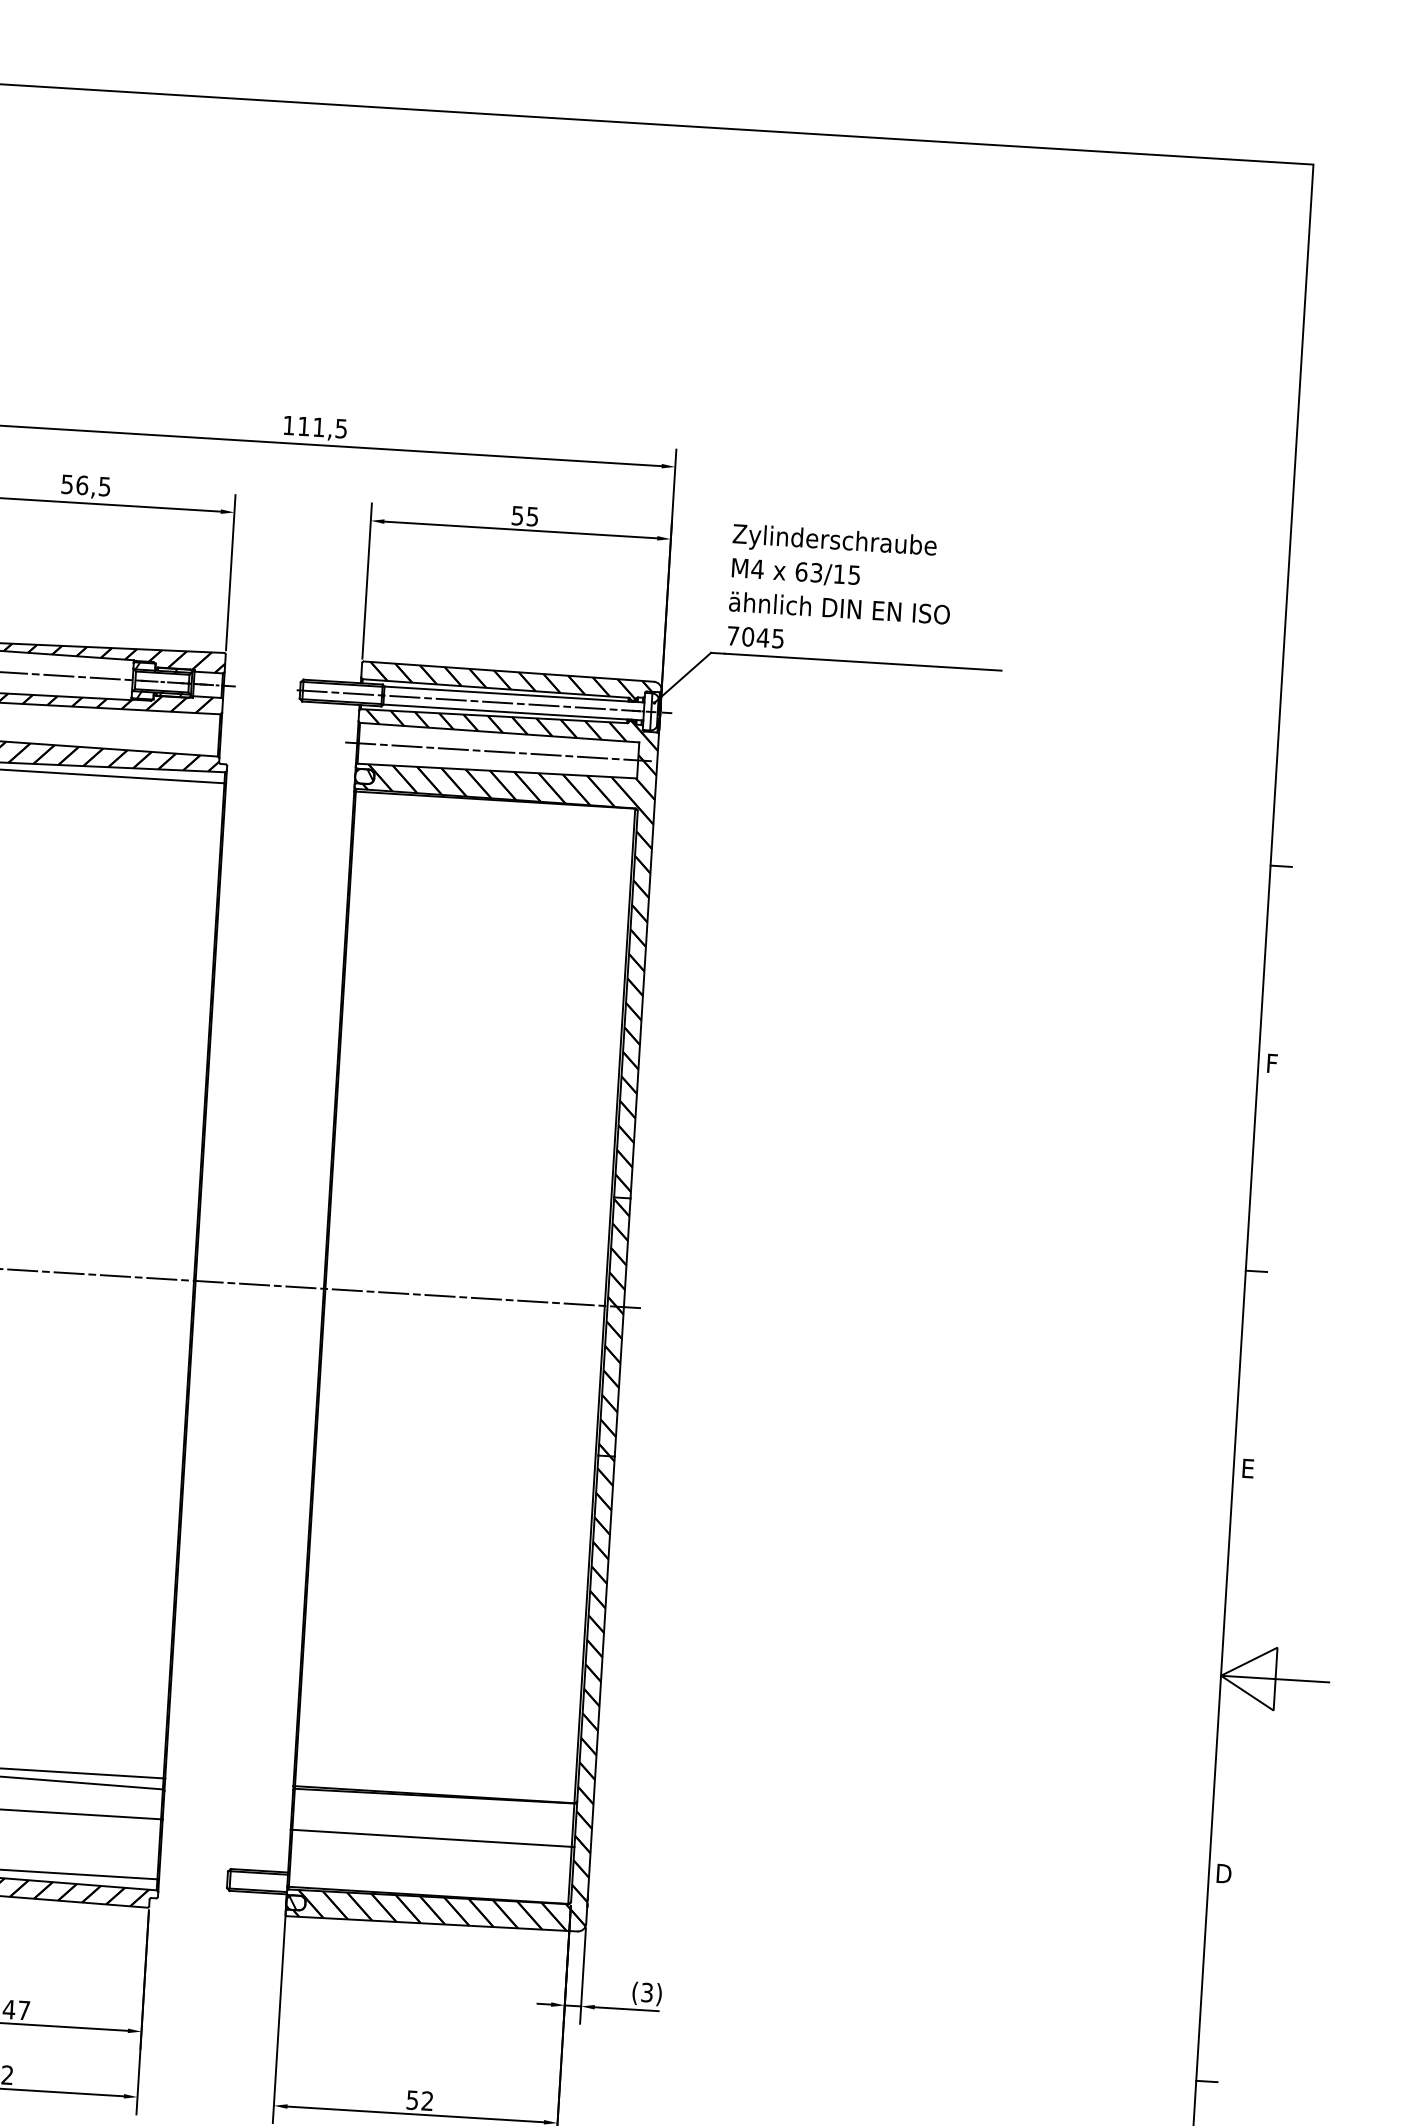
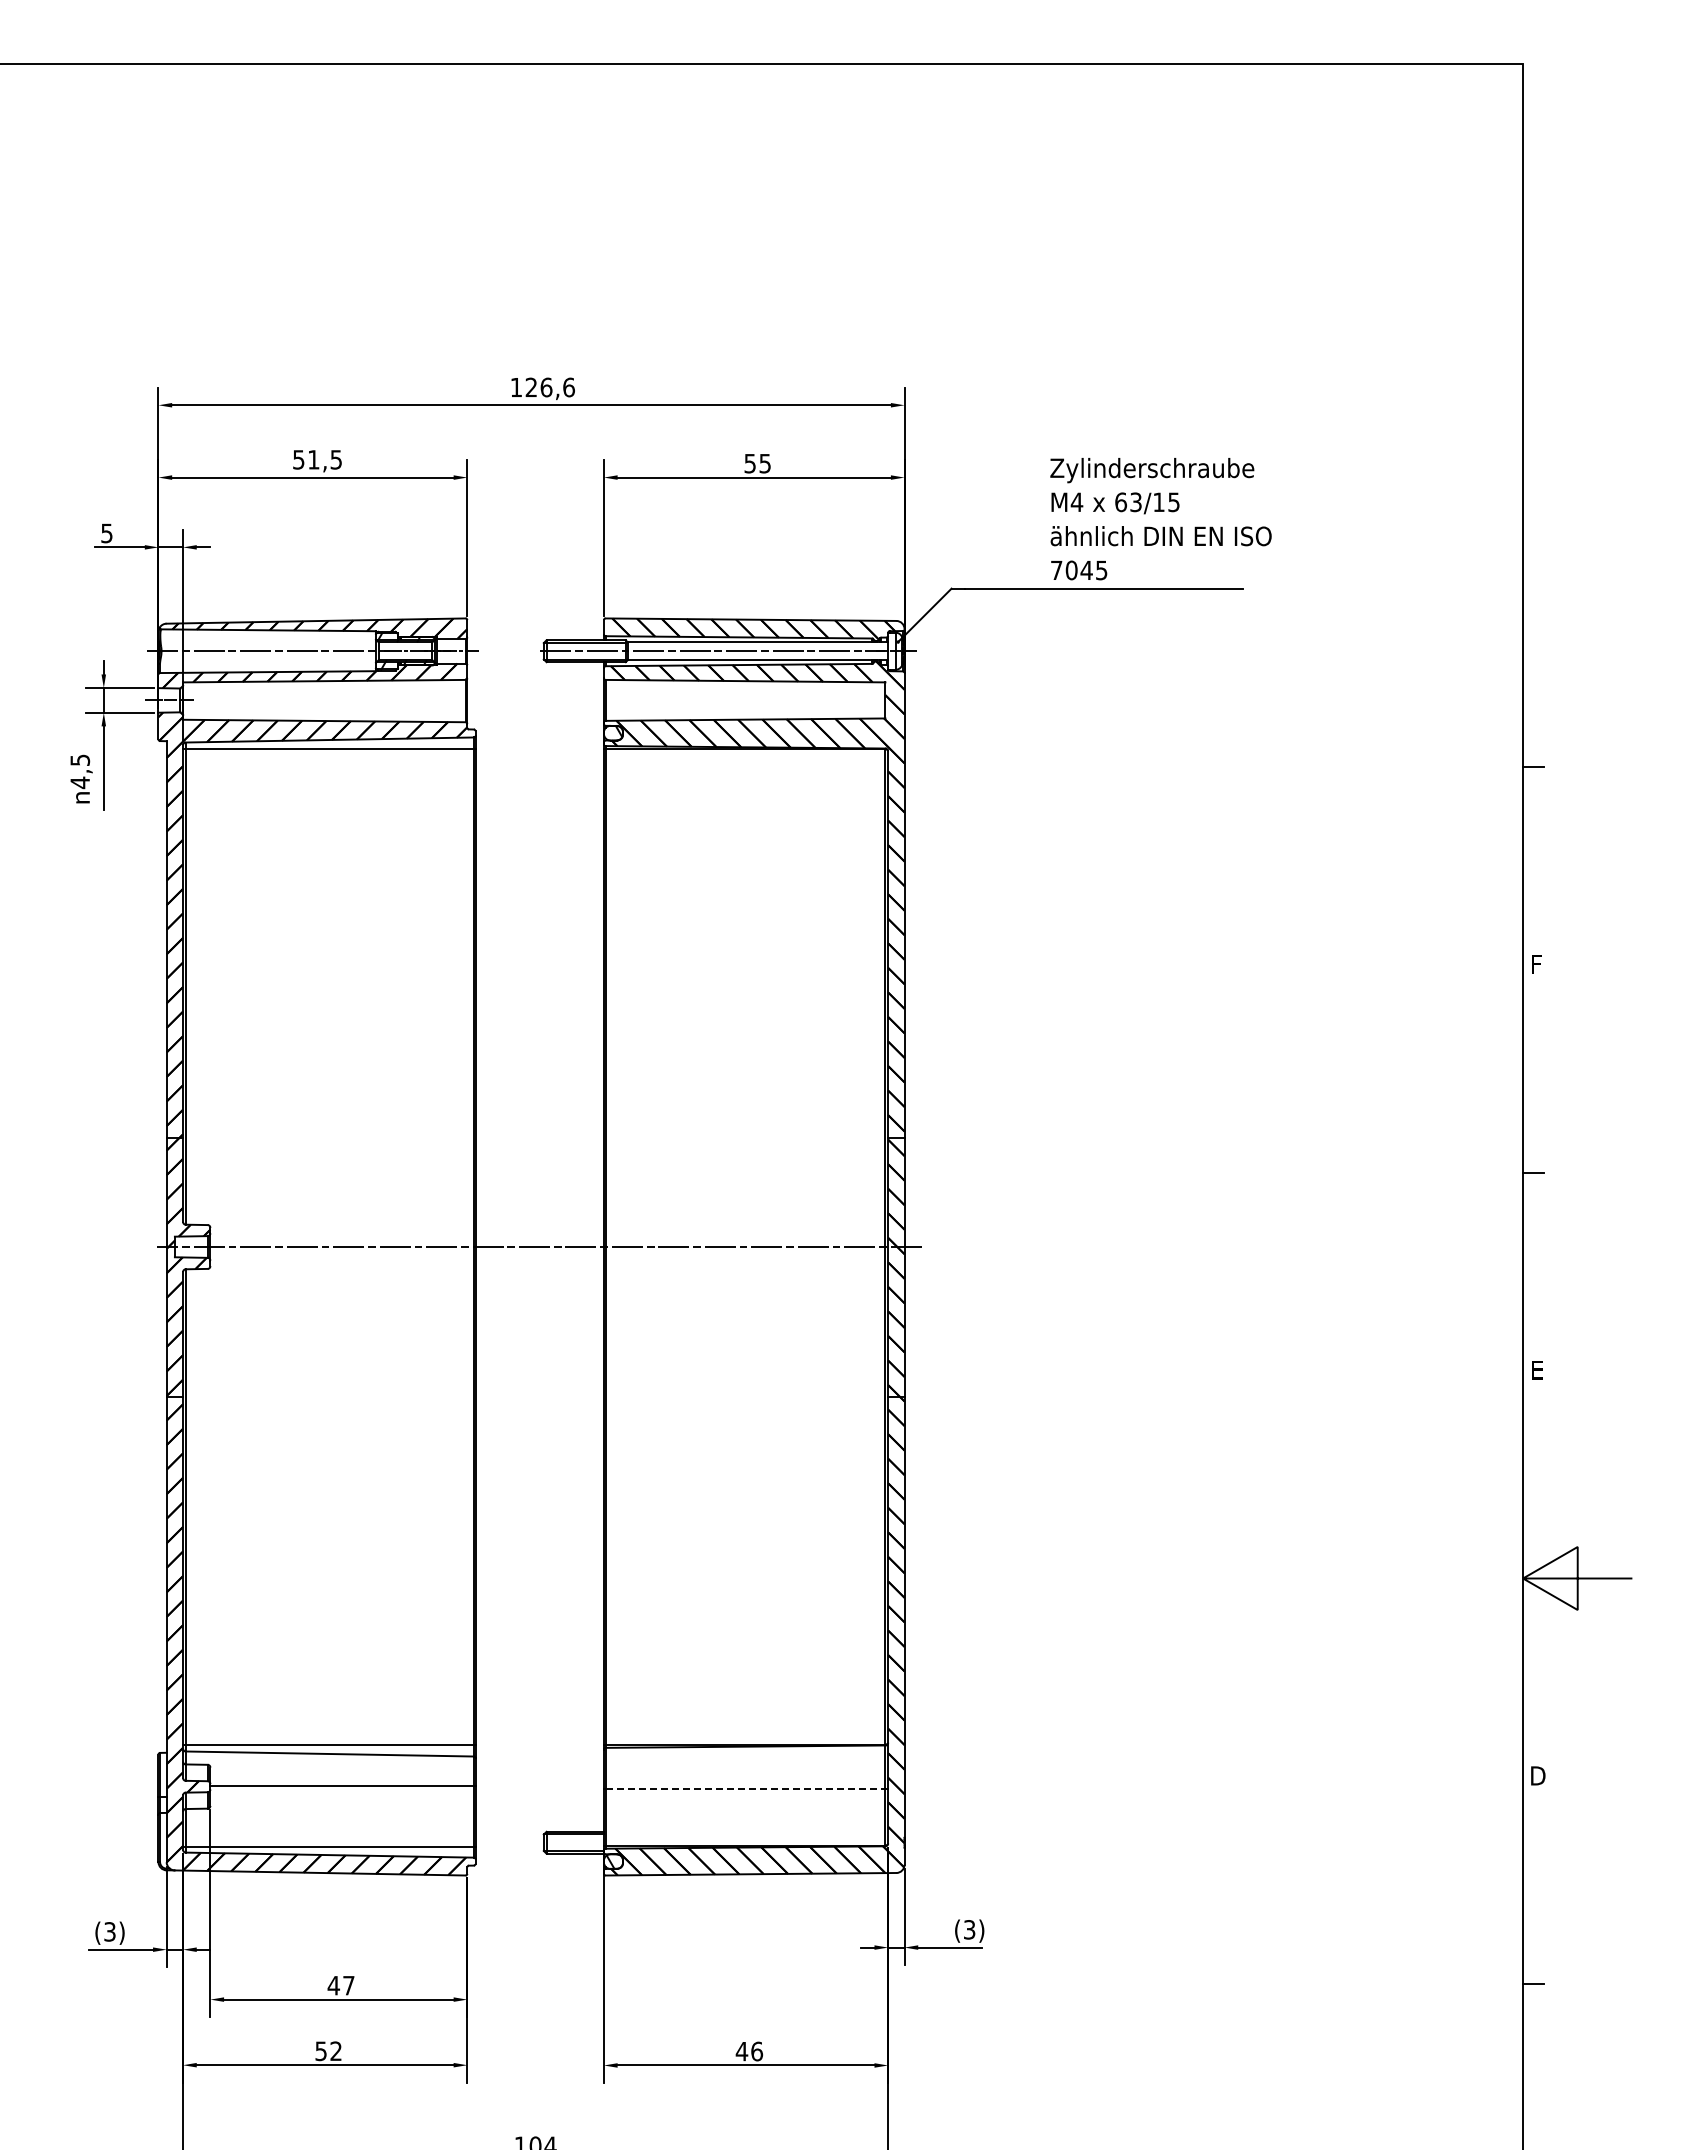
text: (321, 427) -> (549, 387), 111,5 -> 126,6
text: (82, 485) -> (313, 459), 56,5 -> 51,5
text: (839, 591) -> (1160, 519), moved
line: (498, 751) -> (745, 700), removed
line: (432, 1837) -> (745, 1788), solid -> dashed
text: (420, 2100) -> (749, 2051), 52 -> 46

